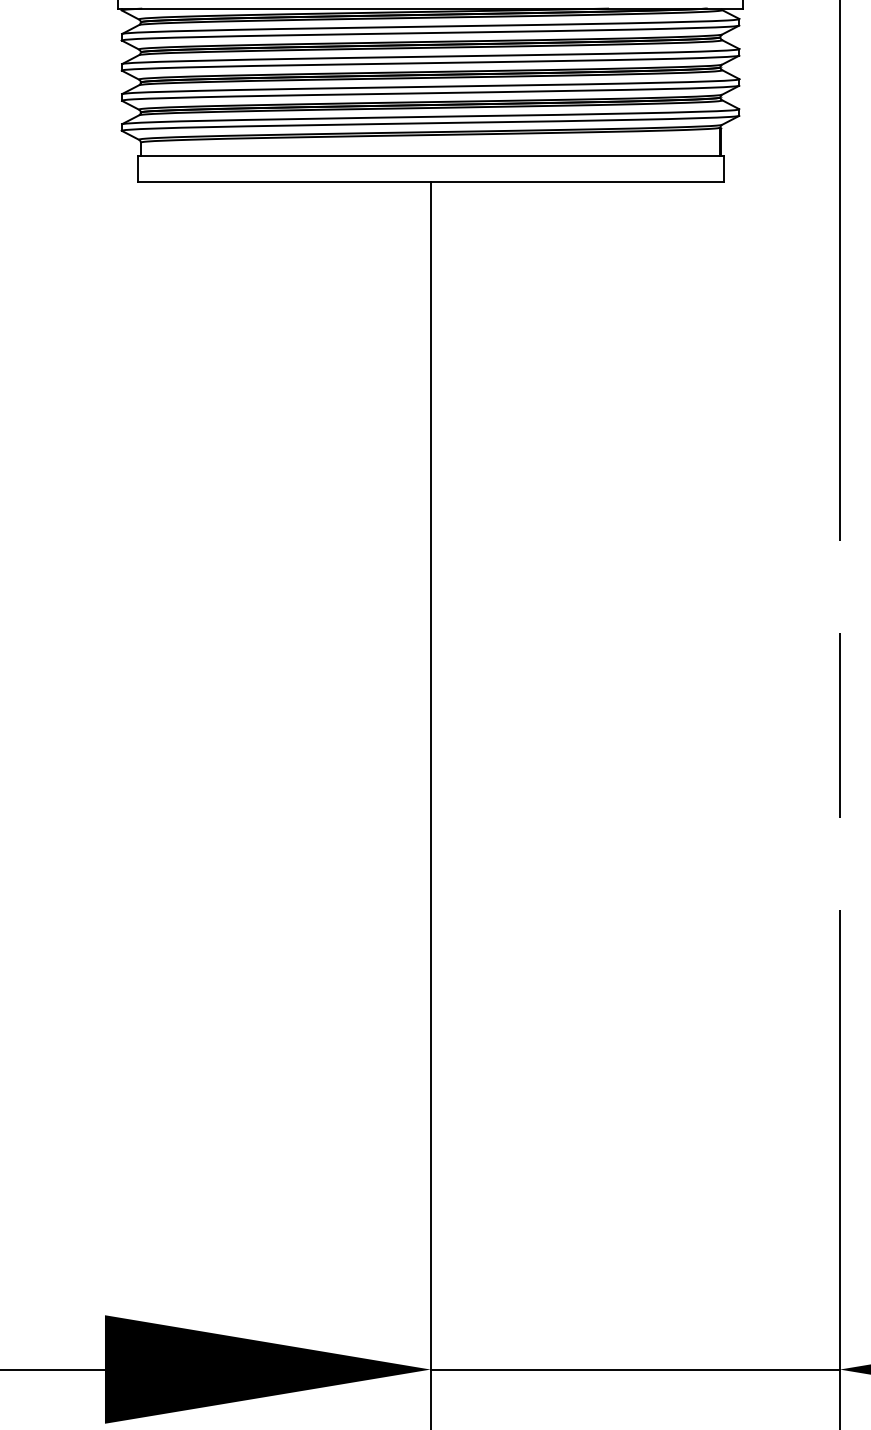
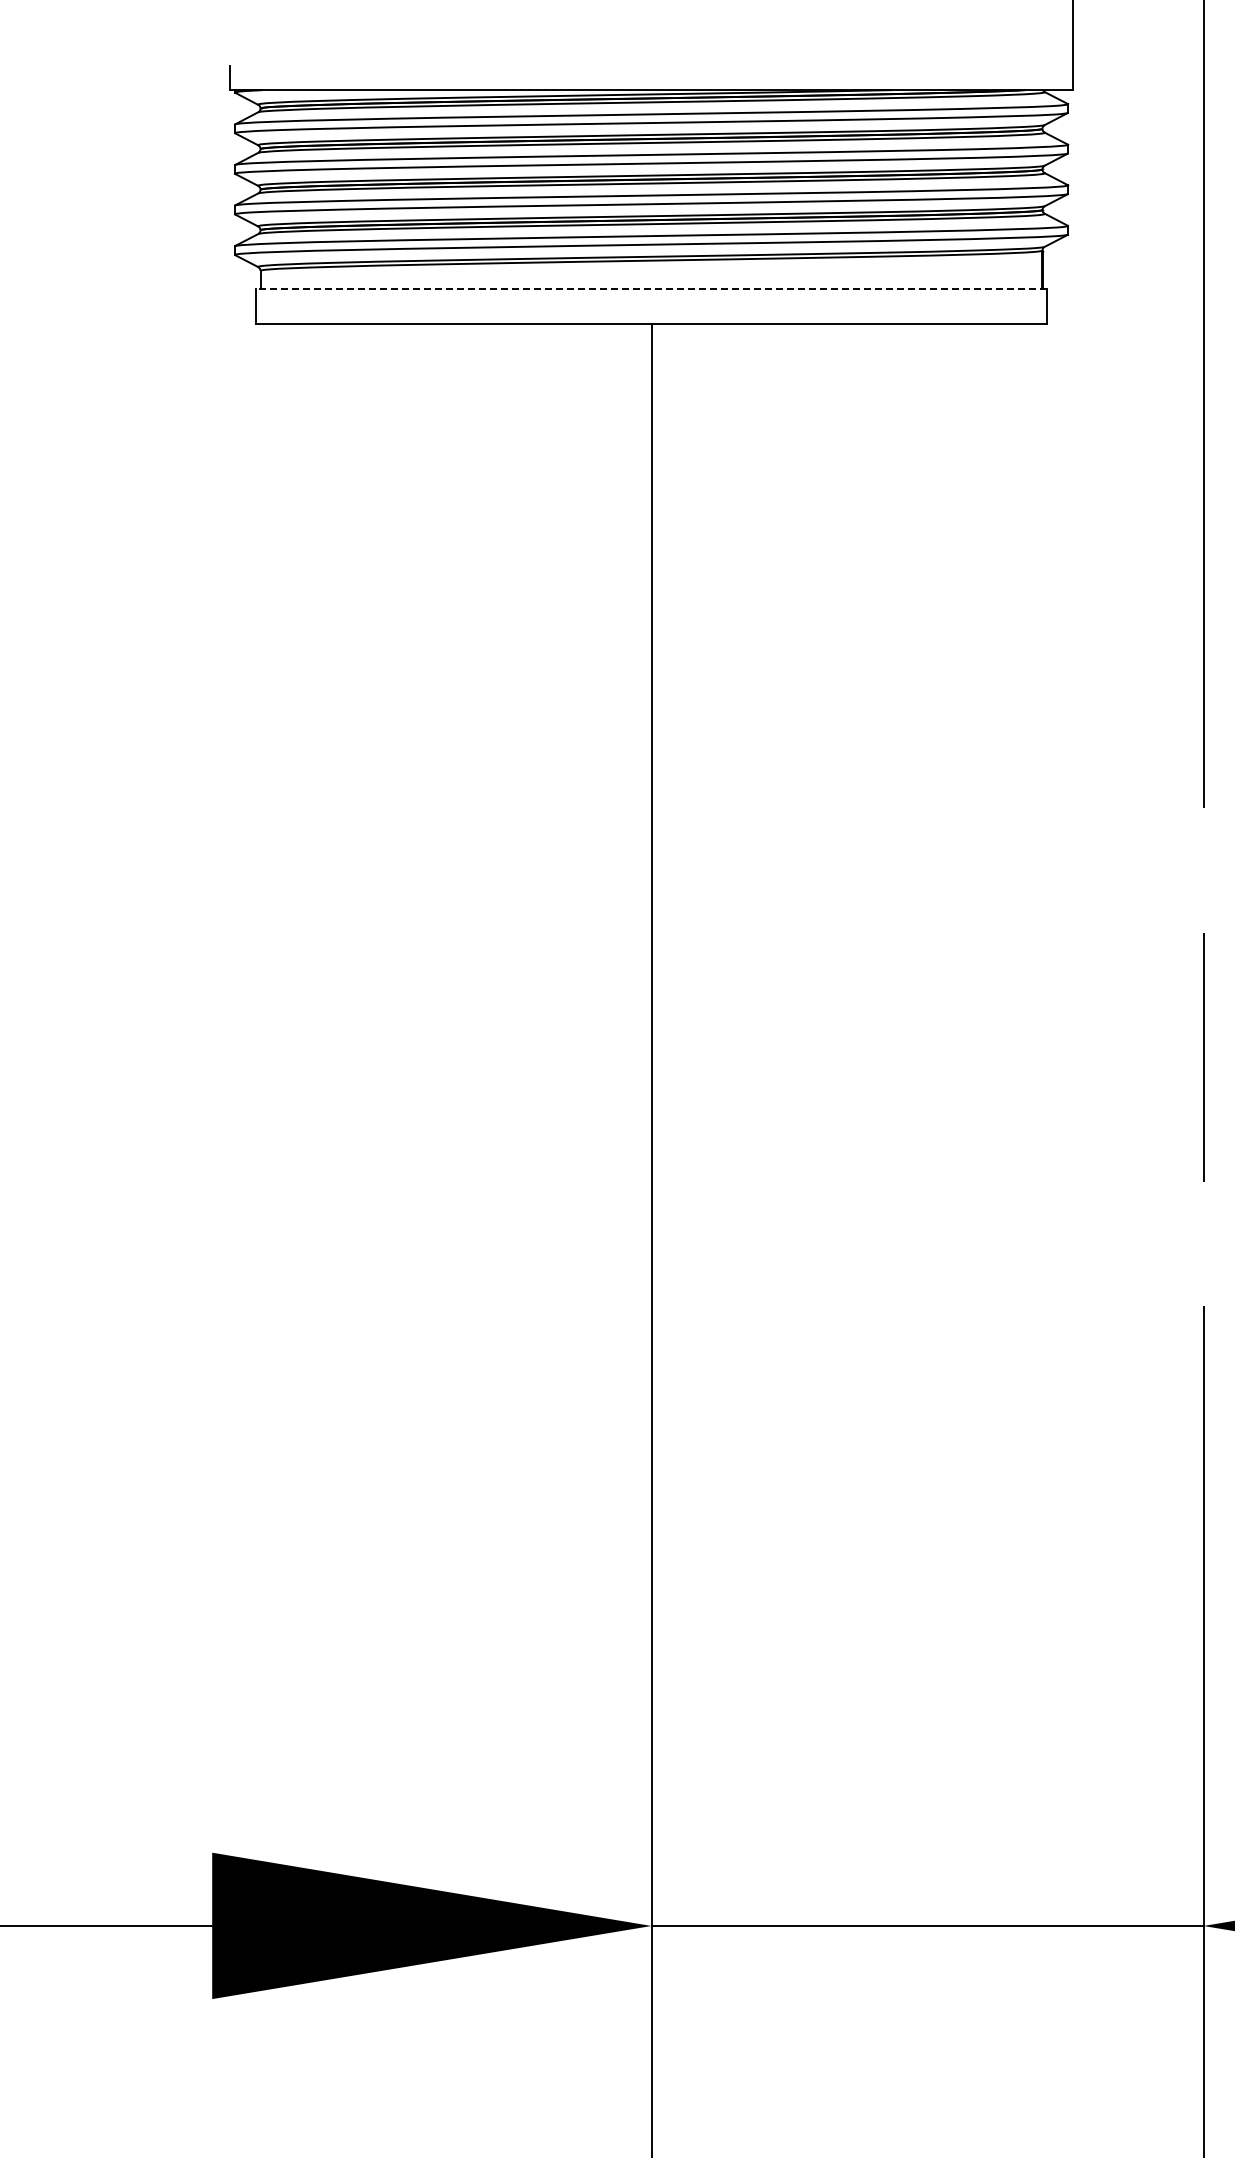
line: (430, 155) -> (651, 288), solid -> dashed

